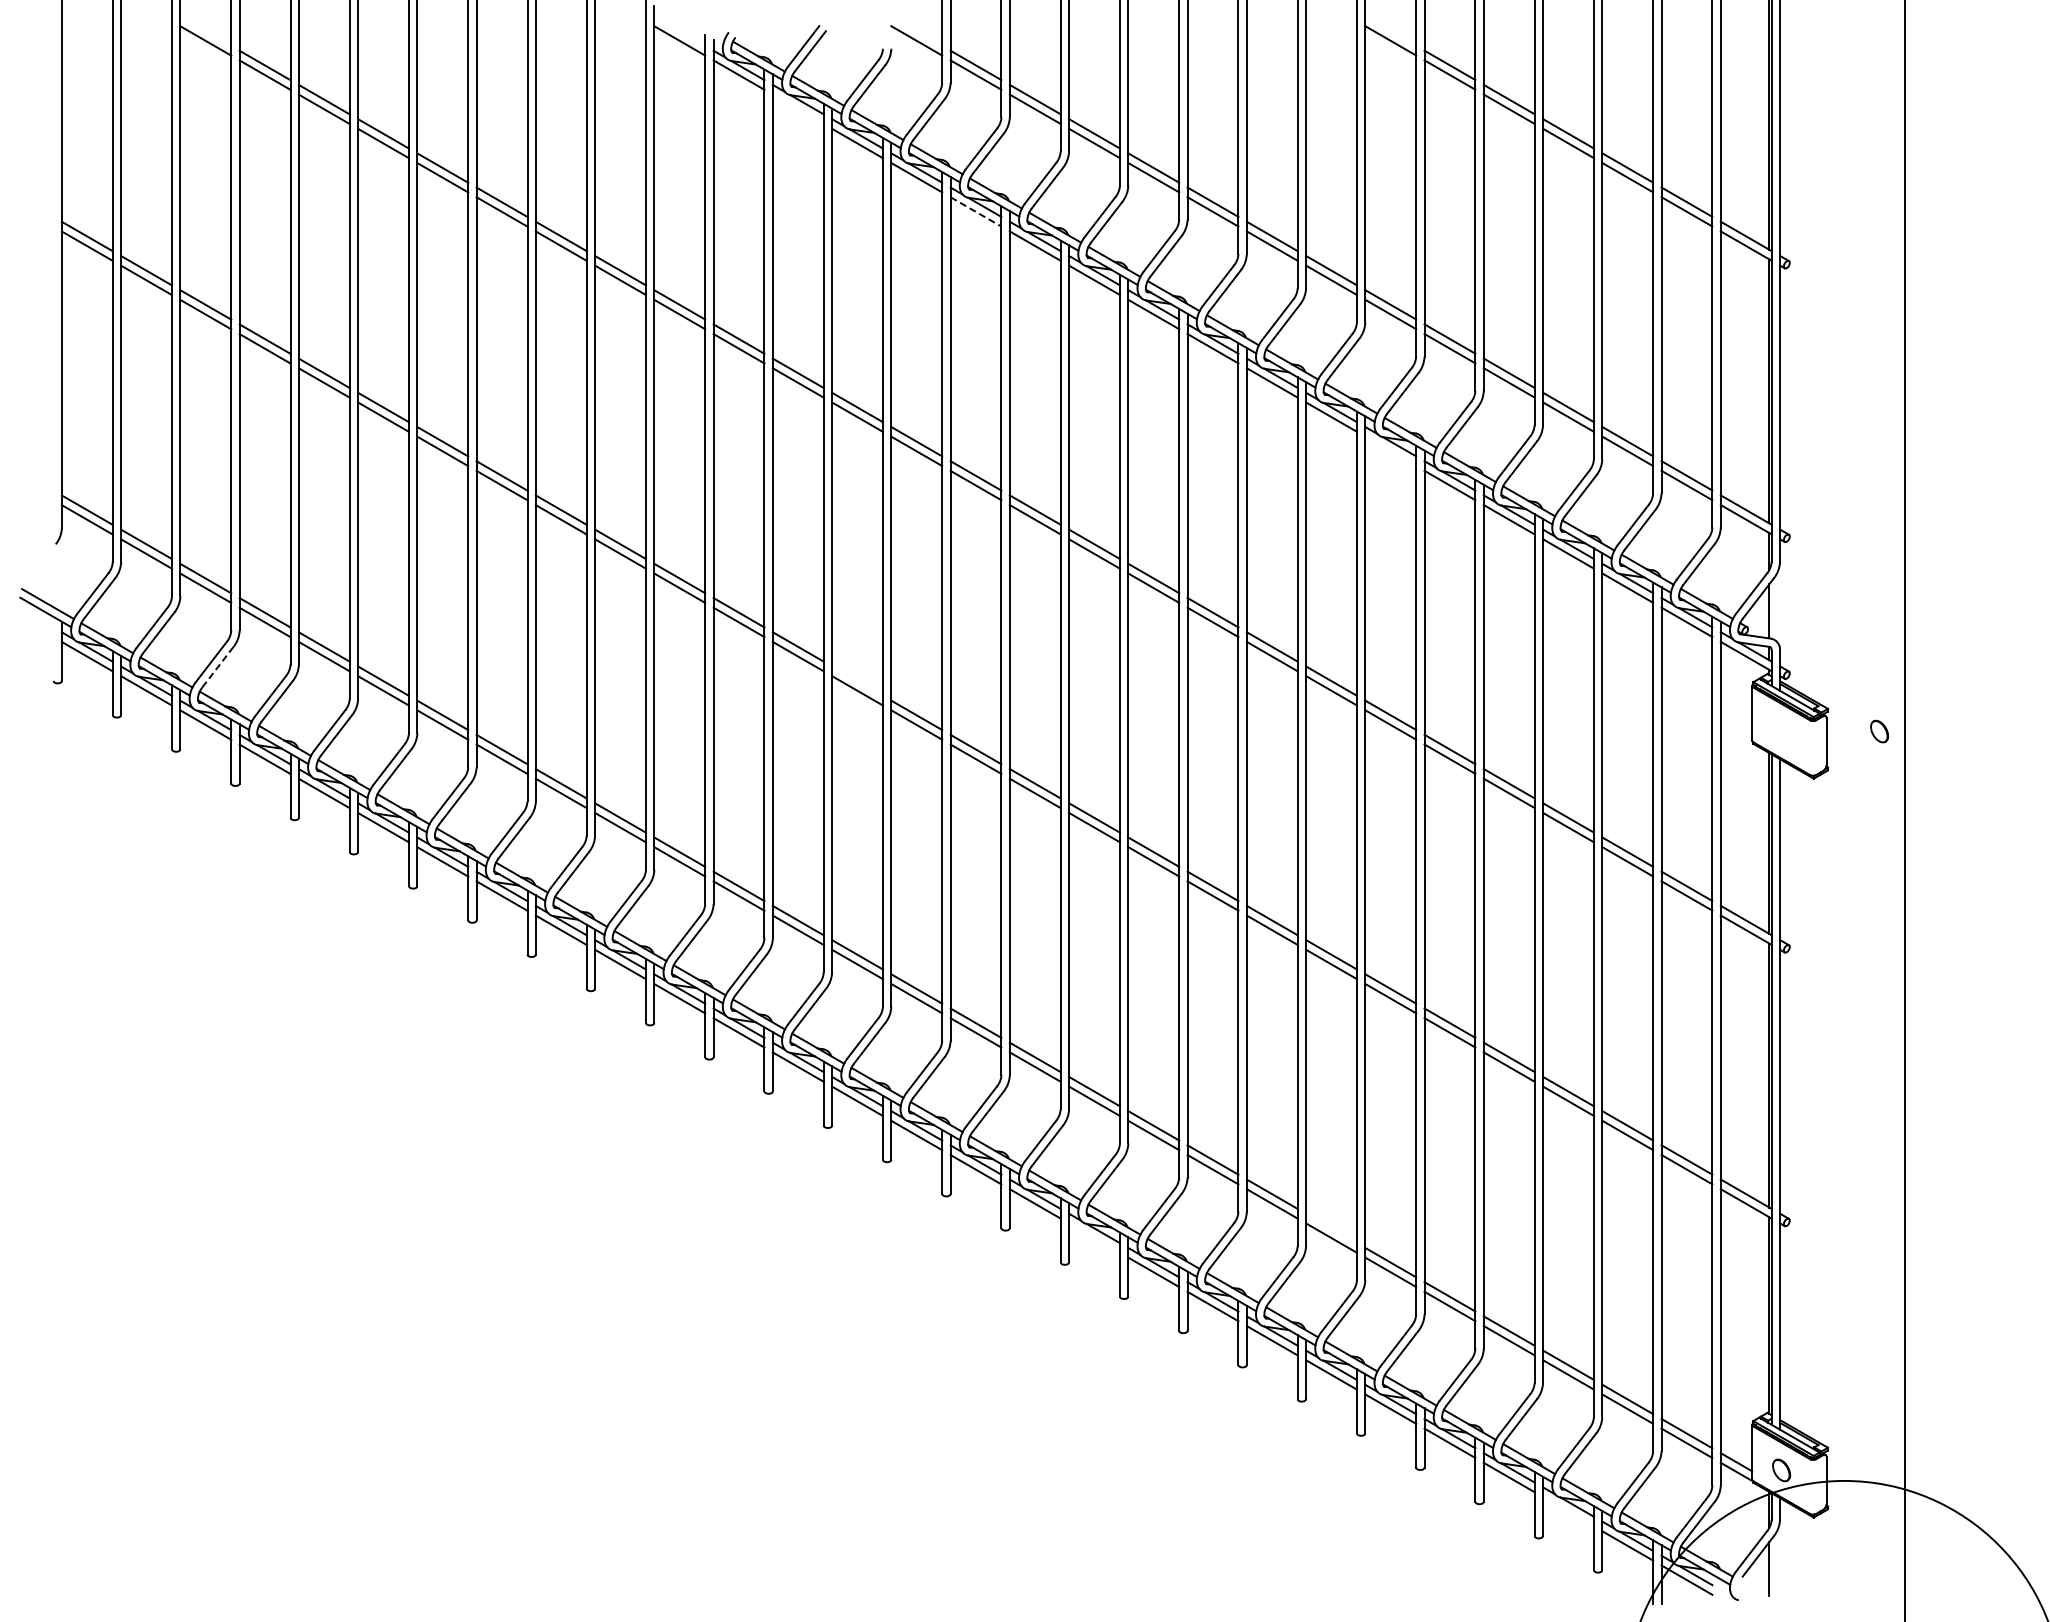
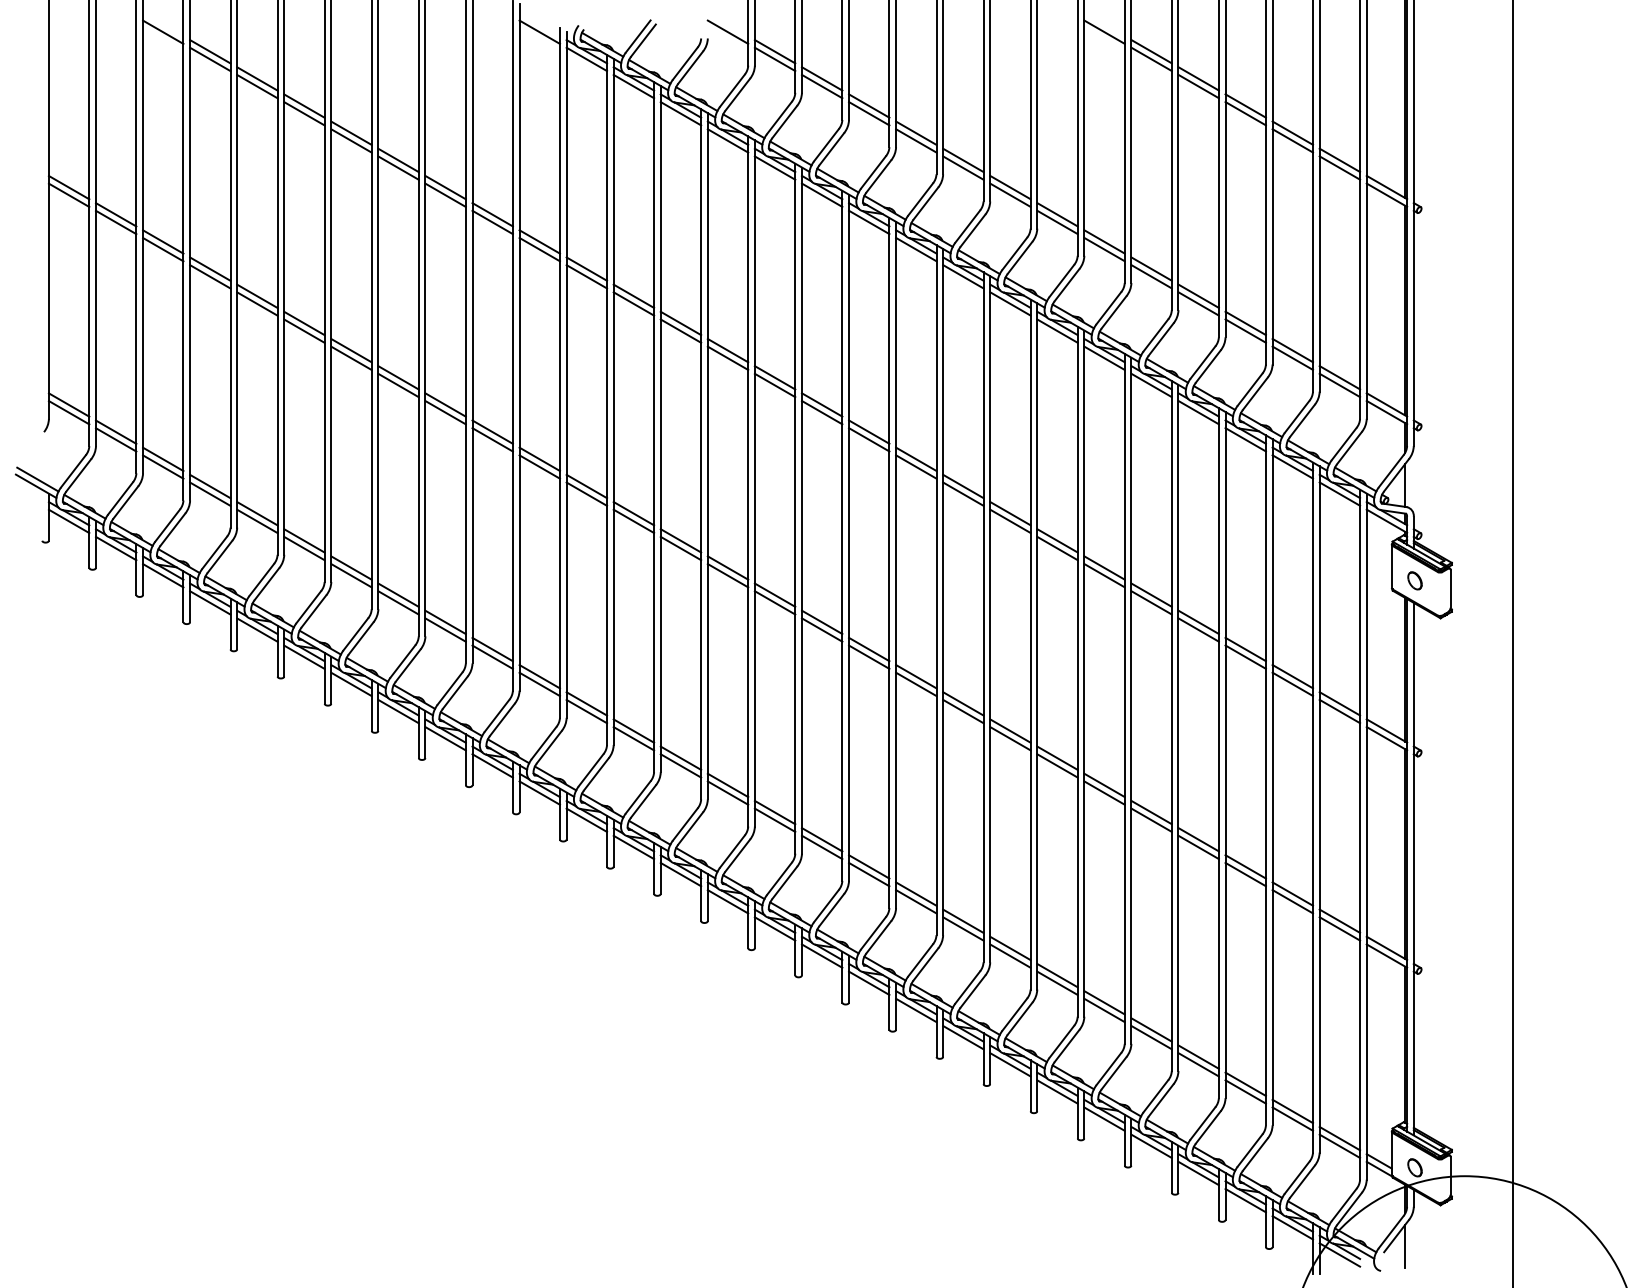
line: (797, 109) -> (633, 86), added
line: (976, 212) -> (775, 168), dashed -> solid
line: (1390, 451) -> (1104, 358), added
line: (217, 667) -> (172, 530), dashed -> solid
line: (857, 680) -> (680, 540), added
part: (1879, 731) -> (1414, 580), moved
line: (1331, 1228) -> (1057, 975), added
line: (1094, 1237) -> (869, 982), added
line: (1568, 1511) -> (1245, 1200), added

